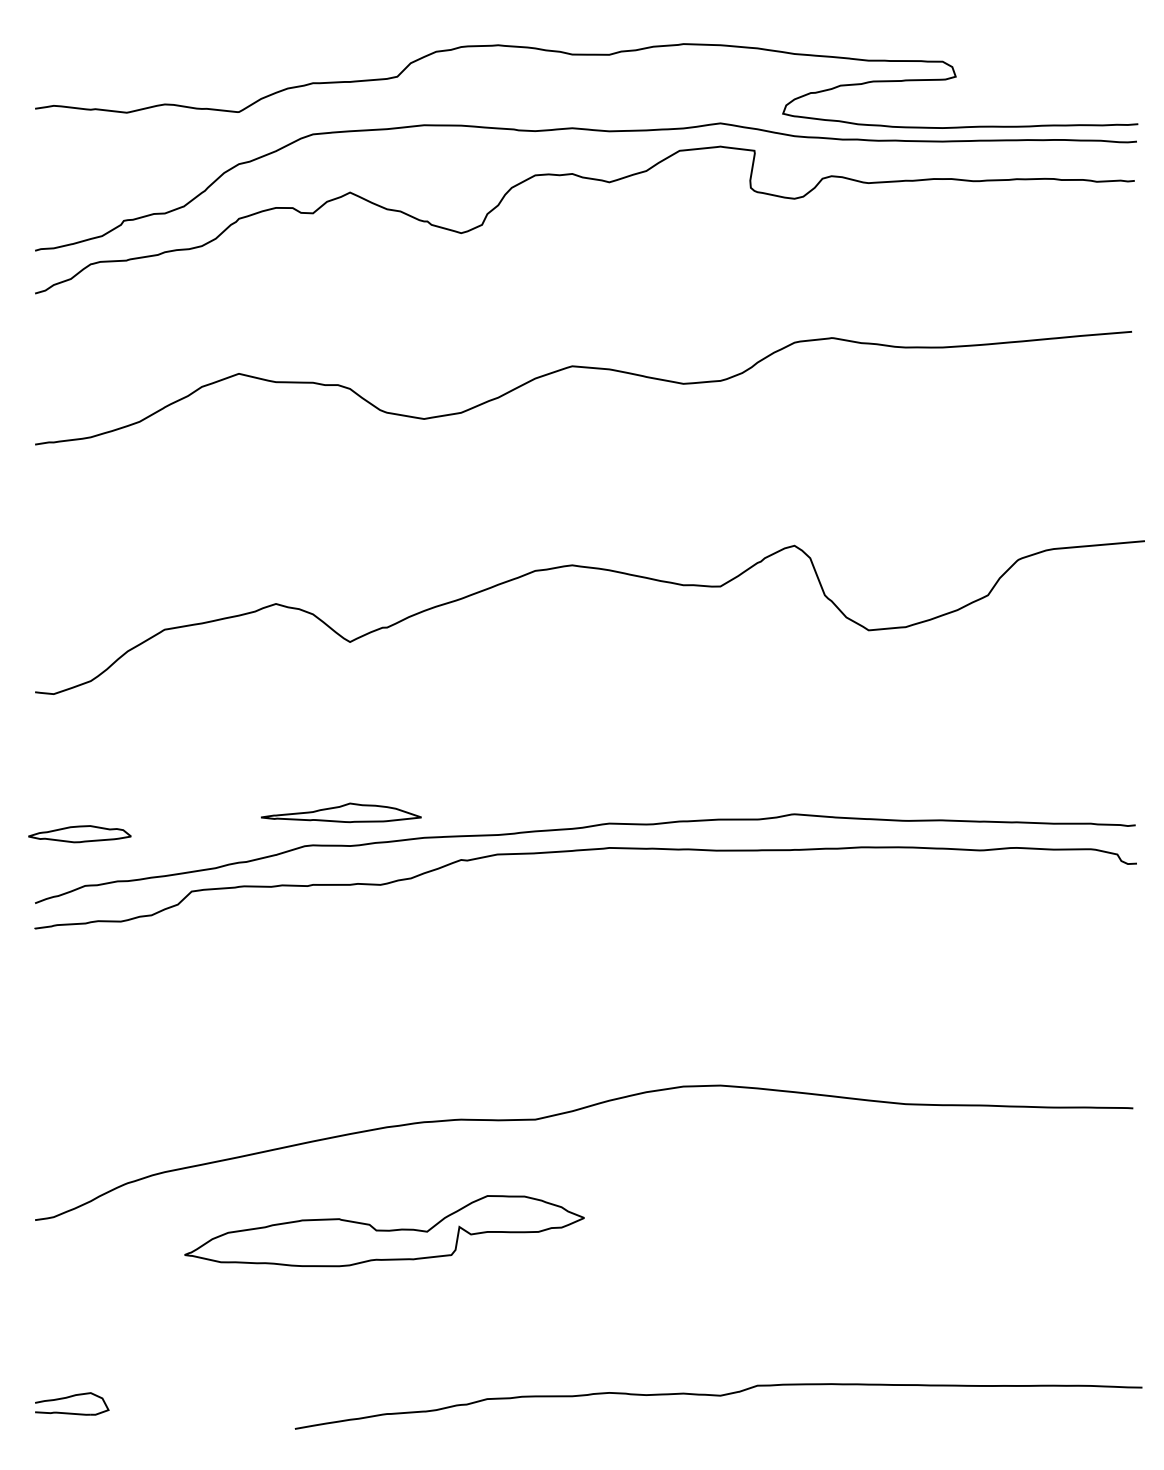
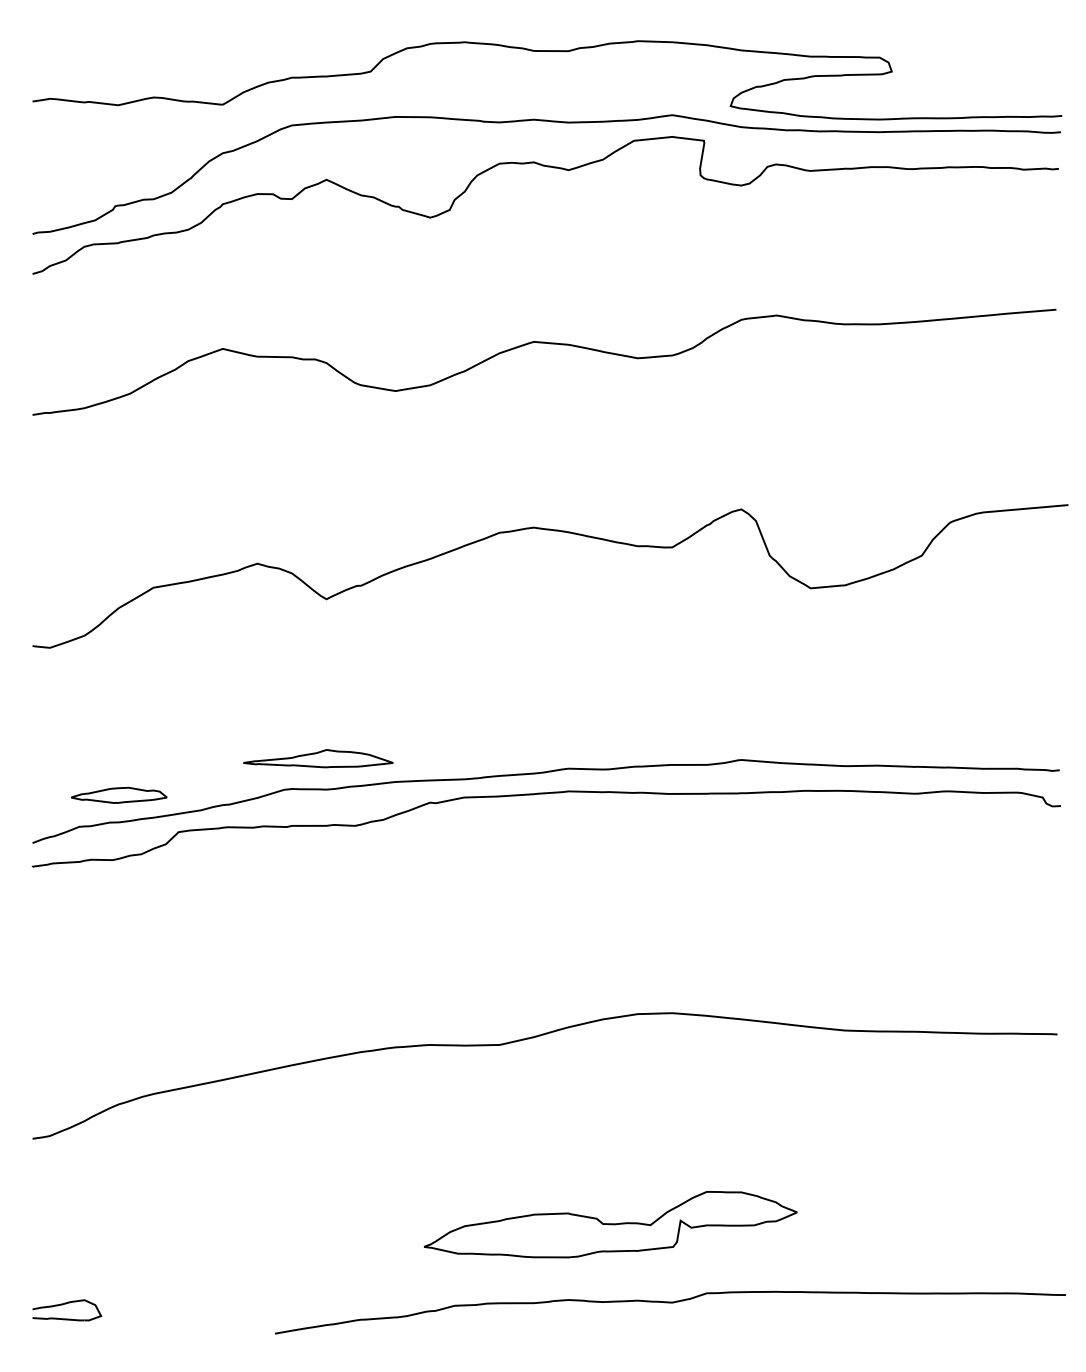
part: (79, 834) -> (118, 795), moved
part: (384, 1231) -> (610, 1224), moved

